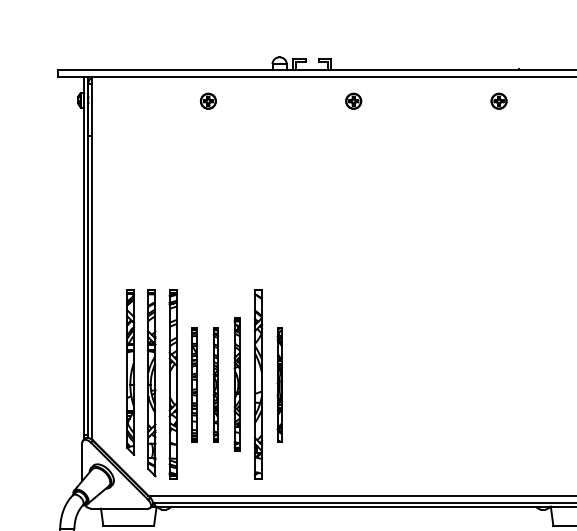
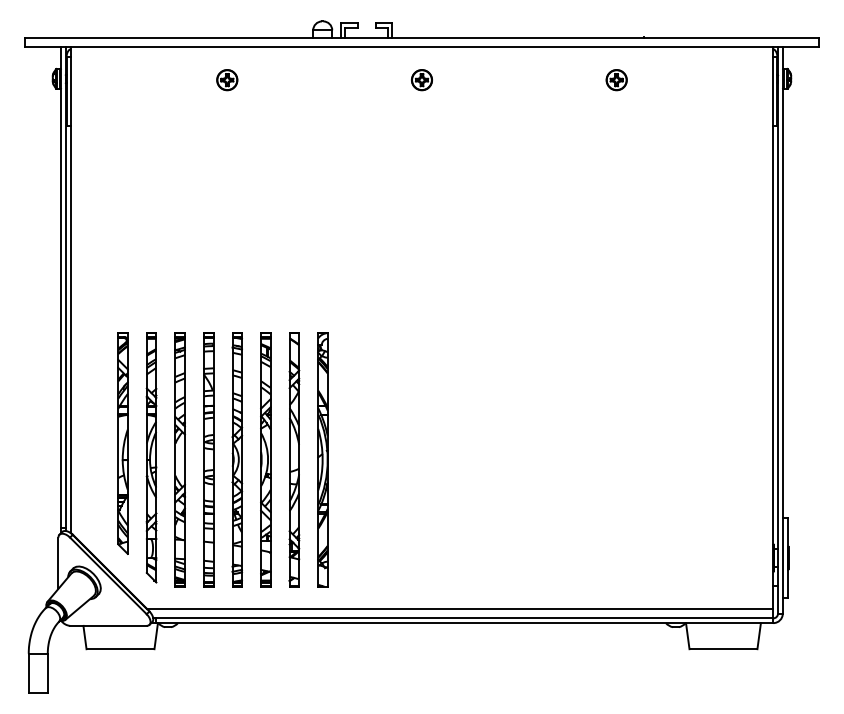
part: (194, 384) -> (208, 459), size x1.67
part: (216, 384) -> (237, 459), size x1.67
part: (236, 384) -> (265, 459), size x1.43
part: (279, 384) -> (322, 459), size x1.67

